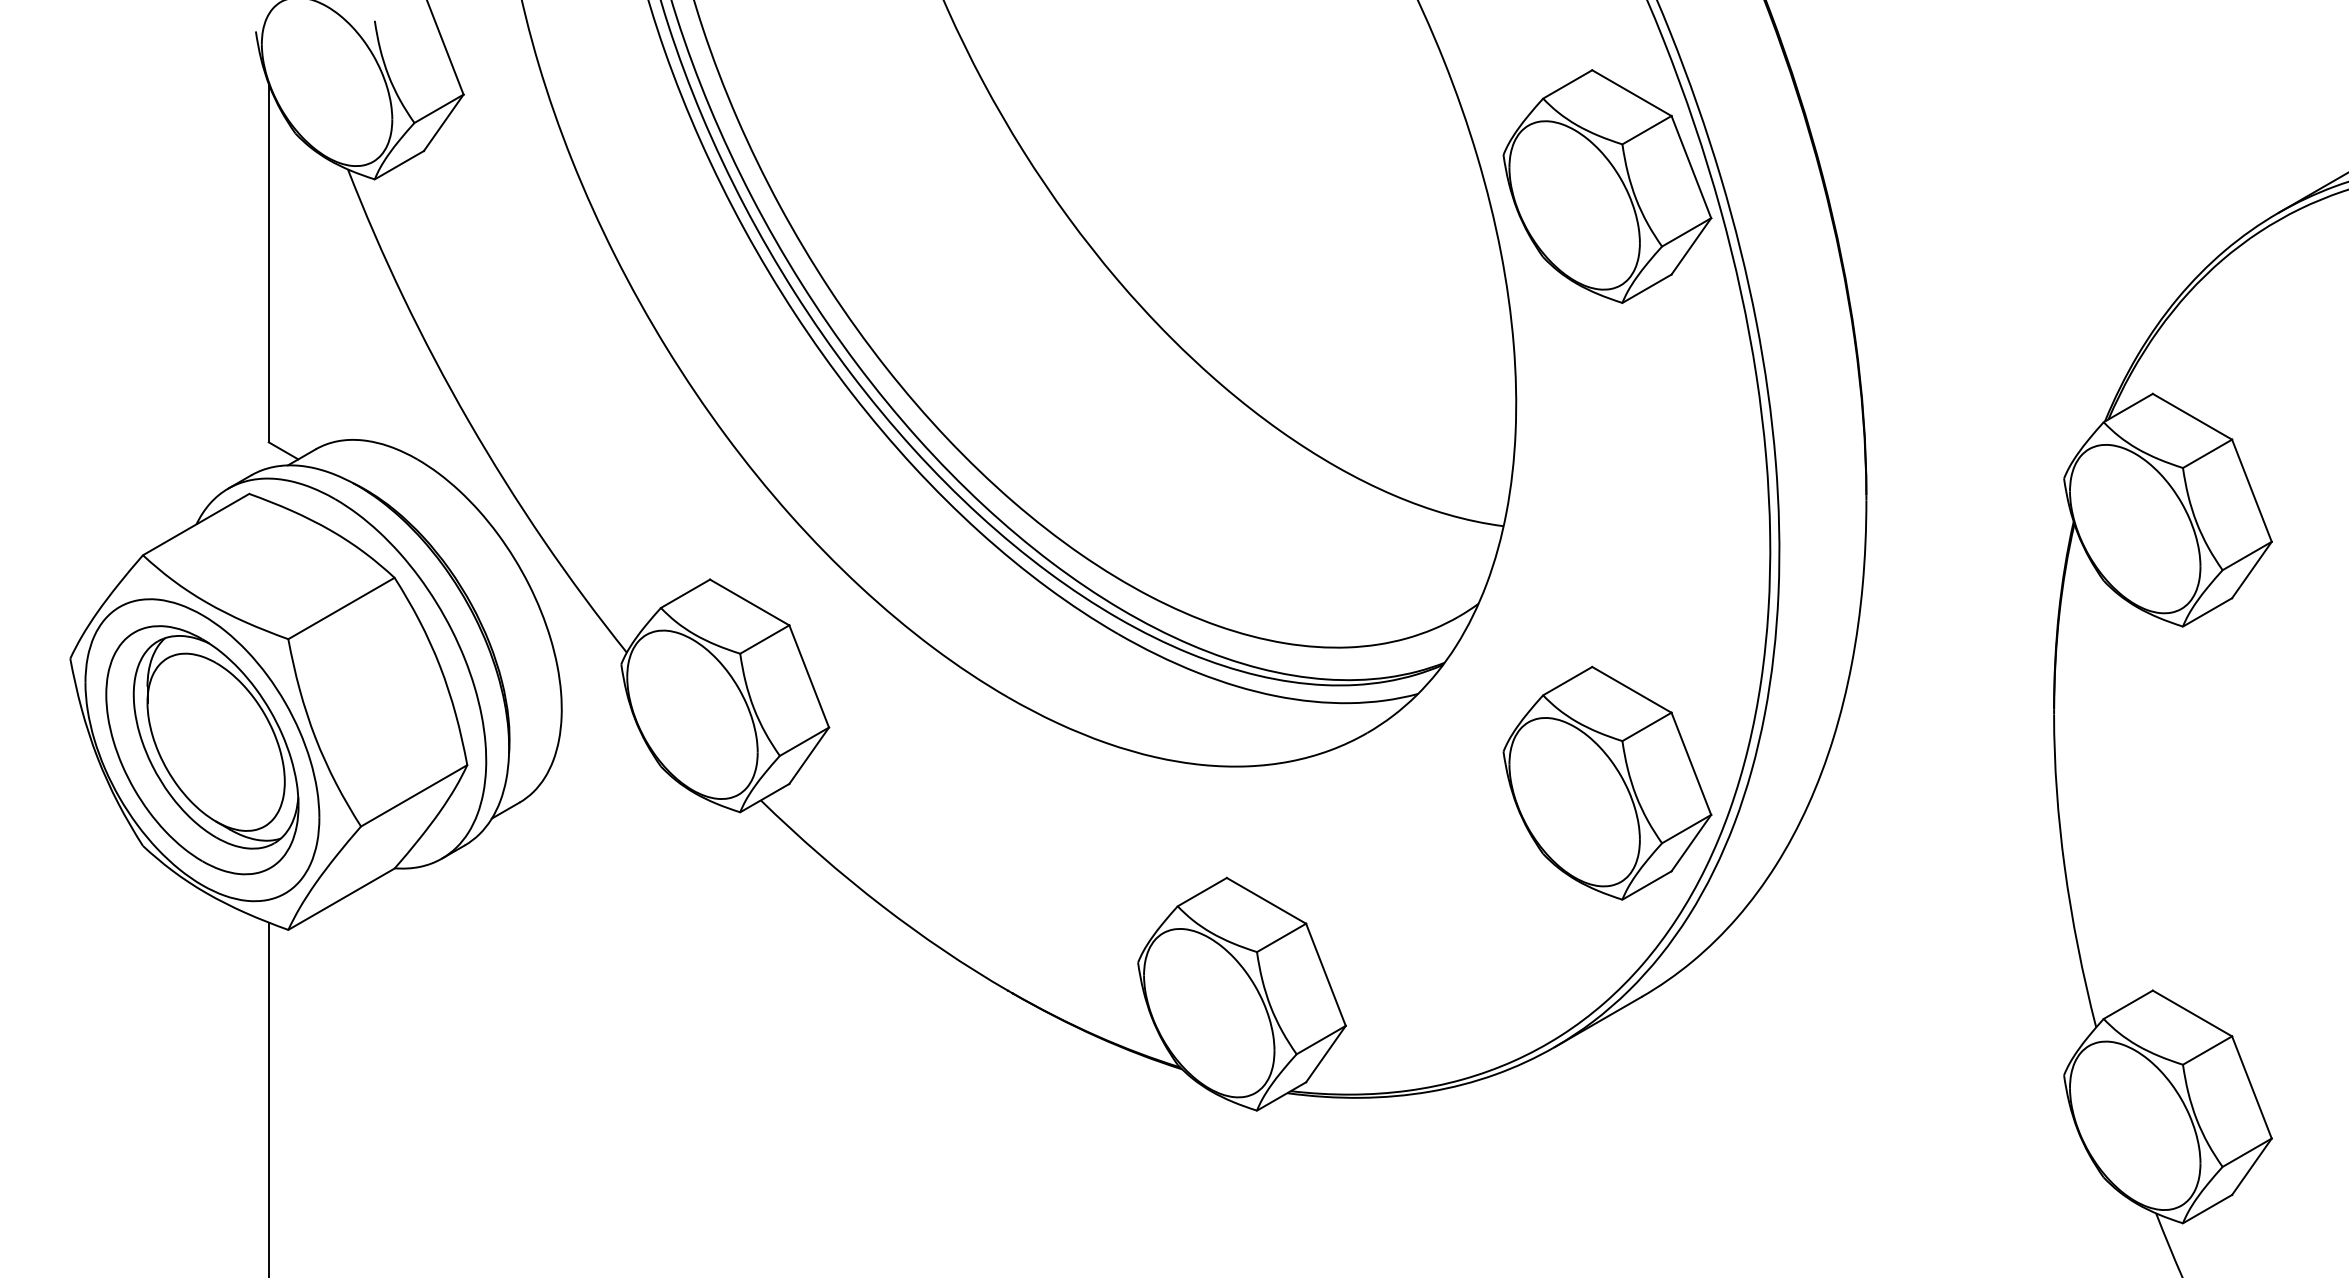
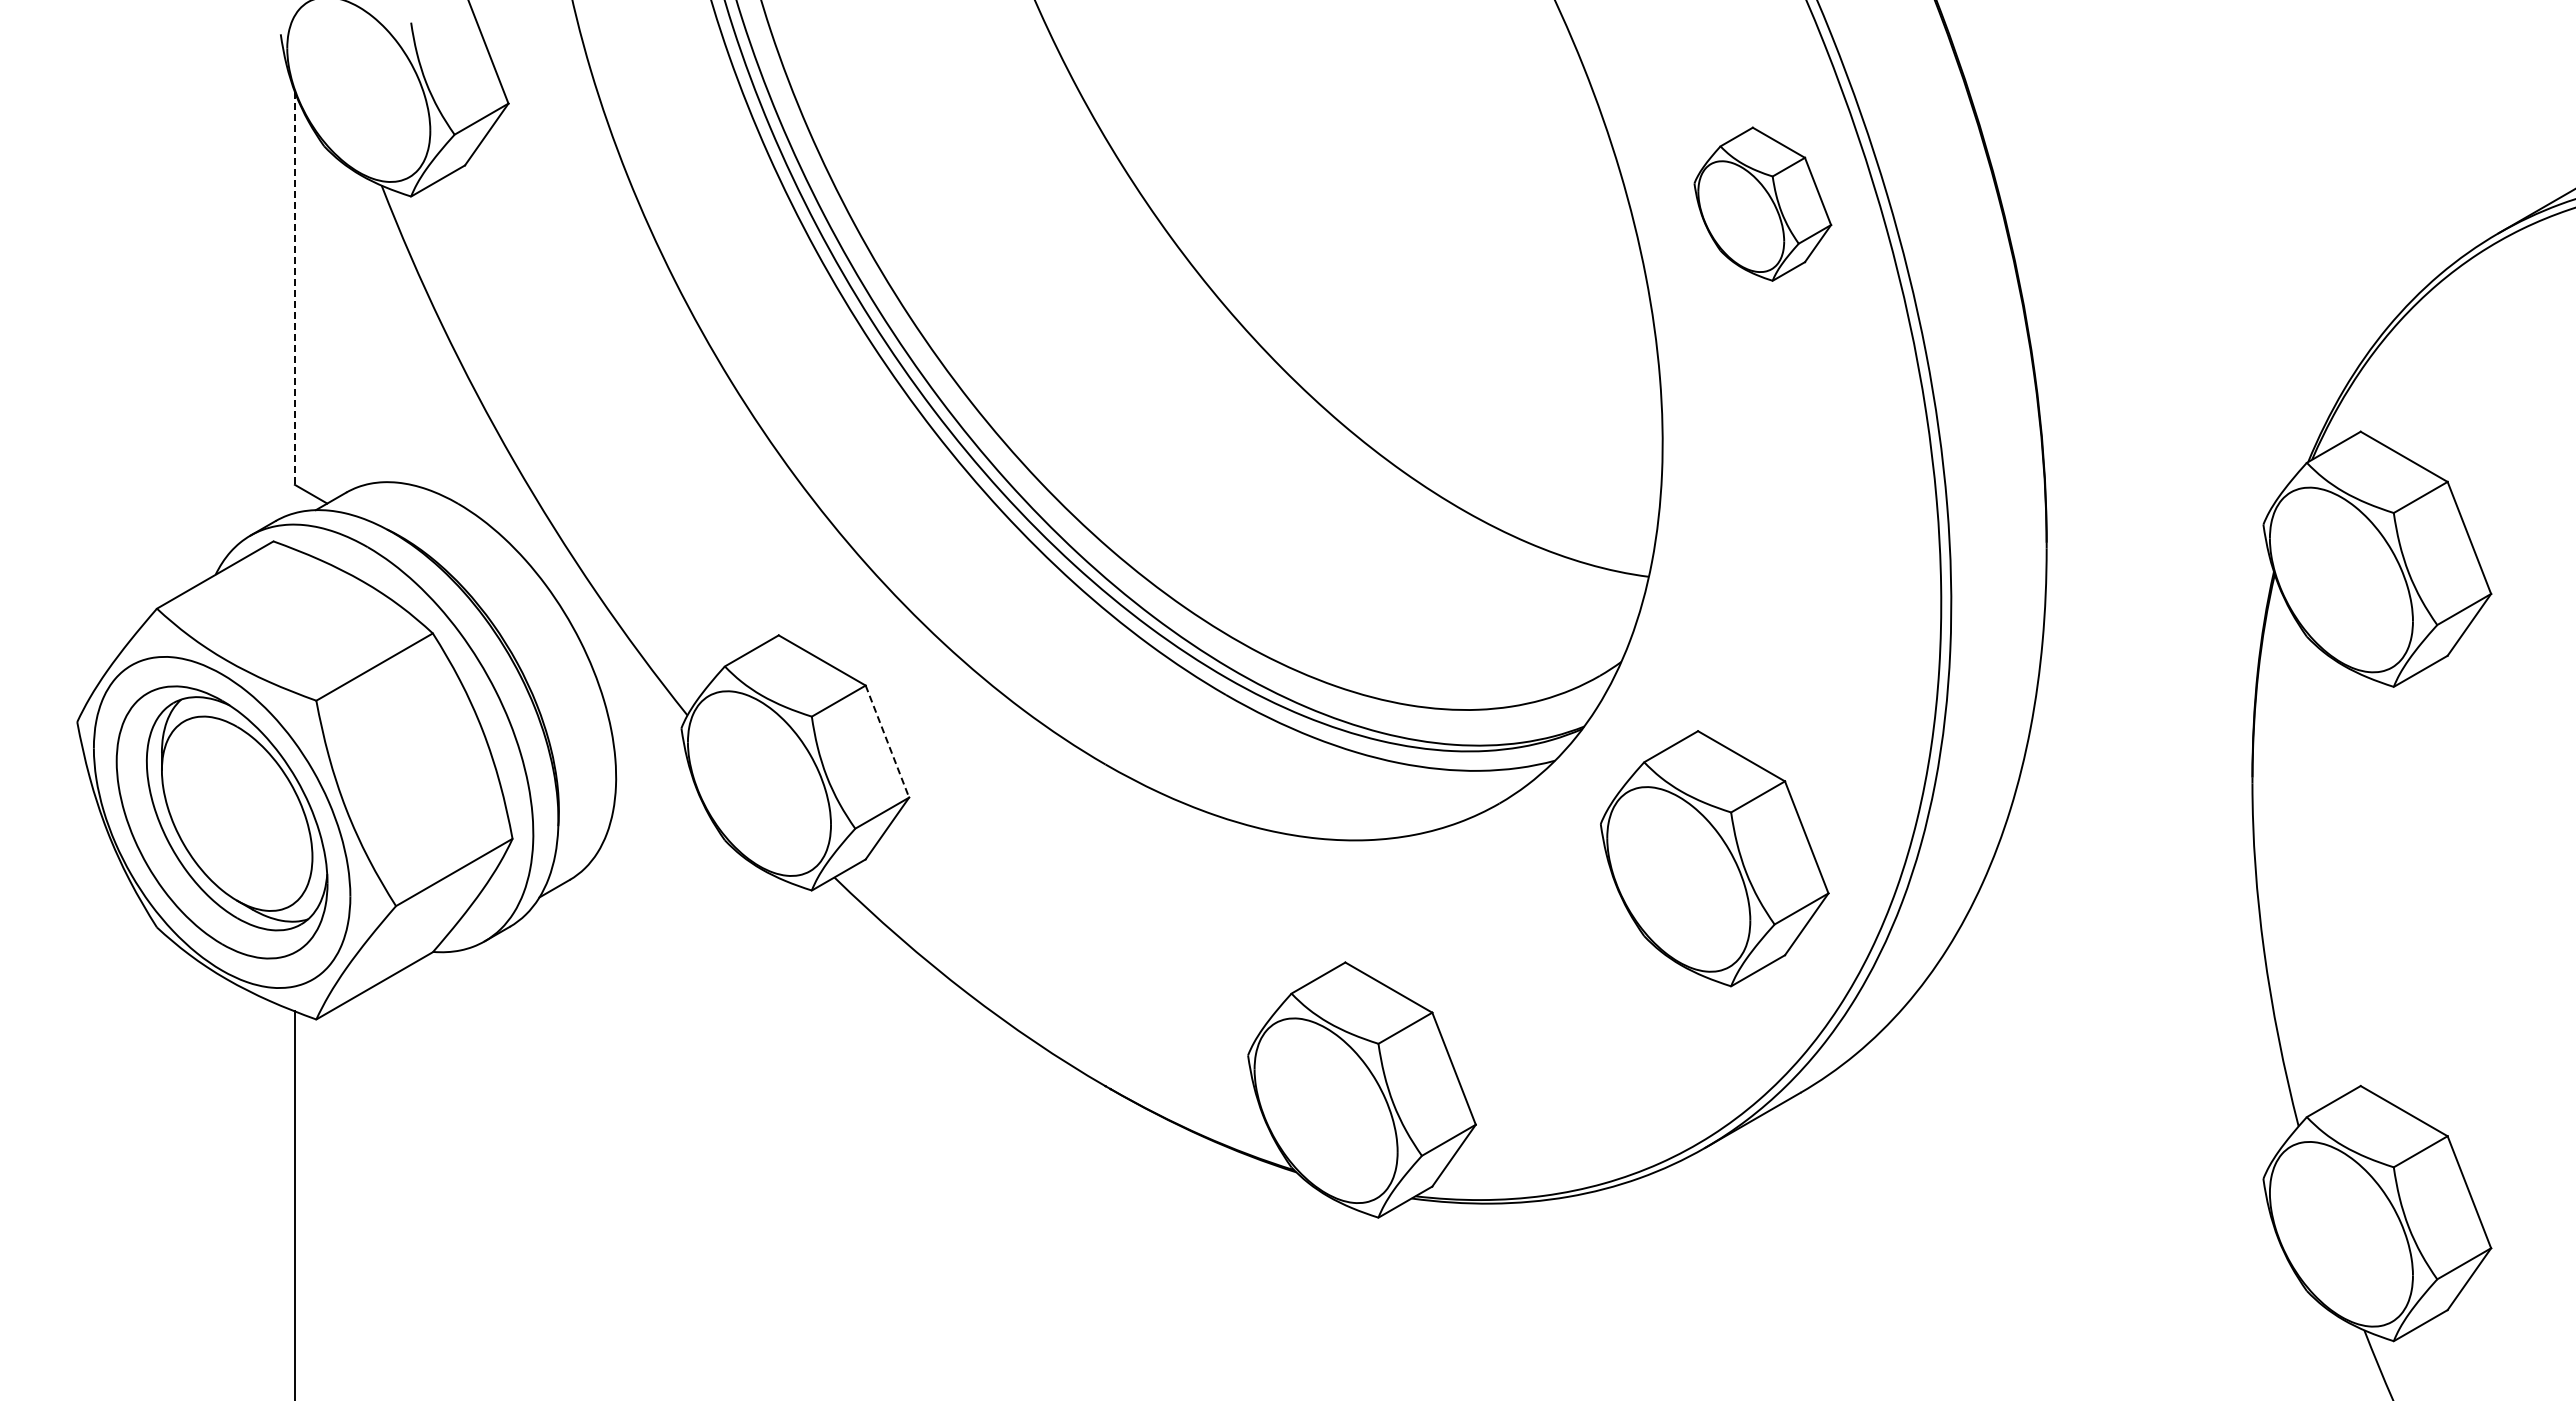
part: (1607, 185) -> (1762, 203), size x0.6
line: (268, 263) -> (294, 288), solid -> dashed
line: (809, 677) -> (887, 742), solid -> dashed
part: (1607, 783) -> (1714, 858), moved

